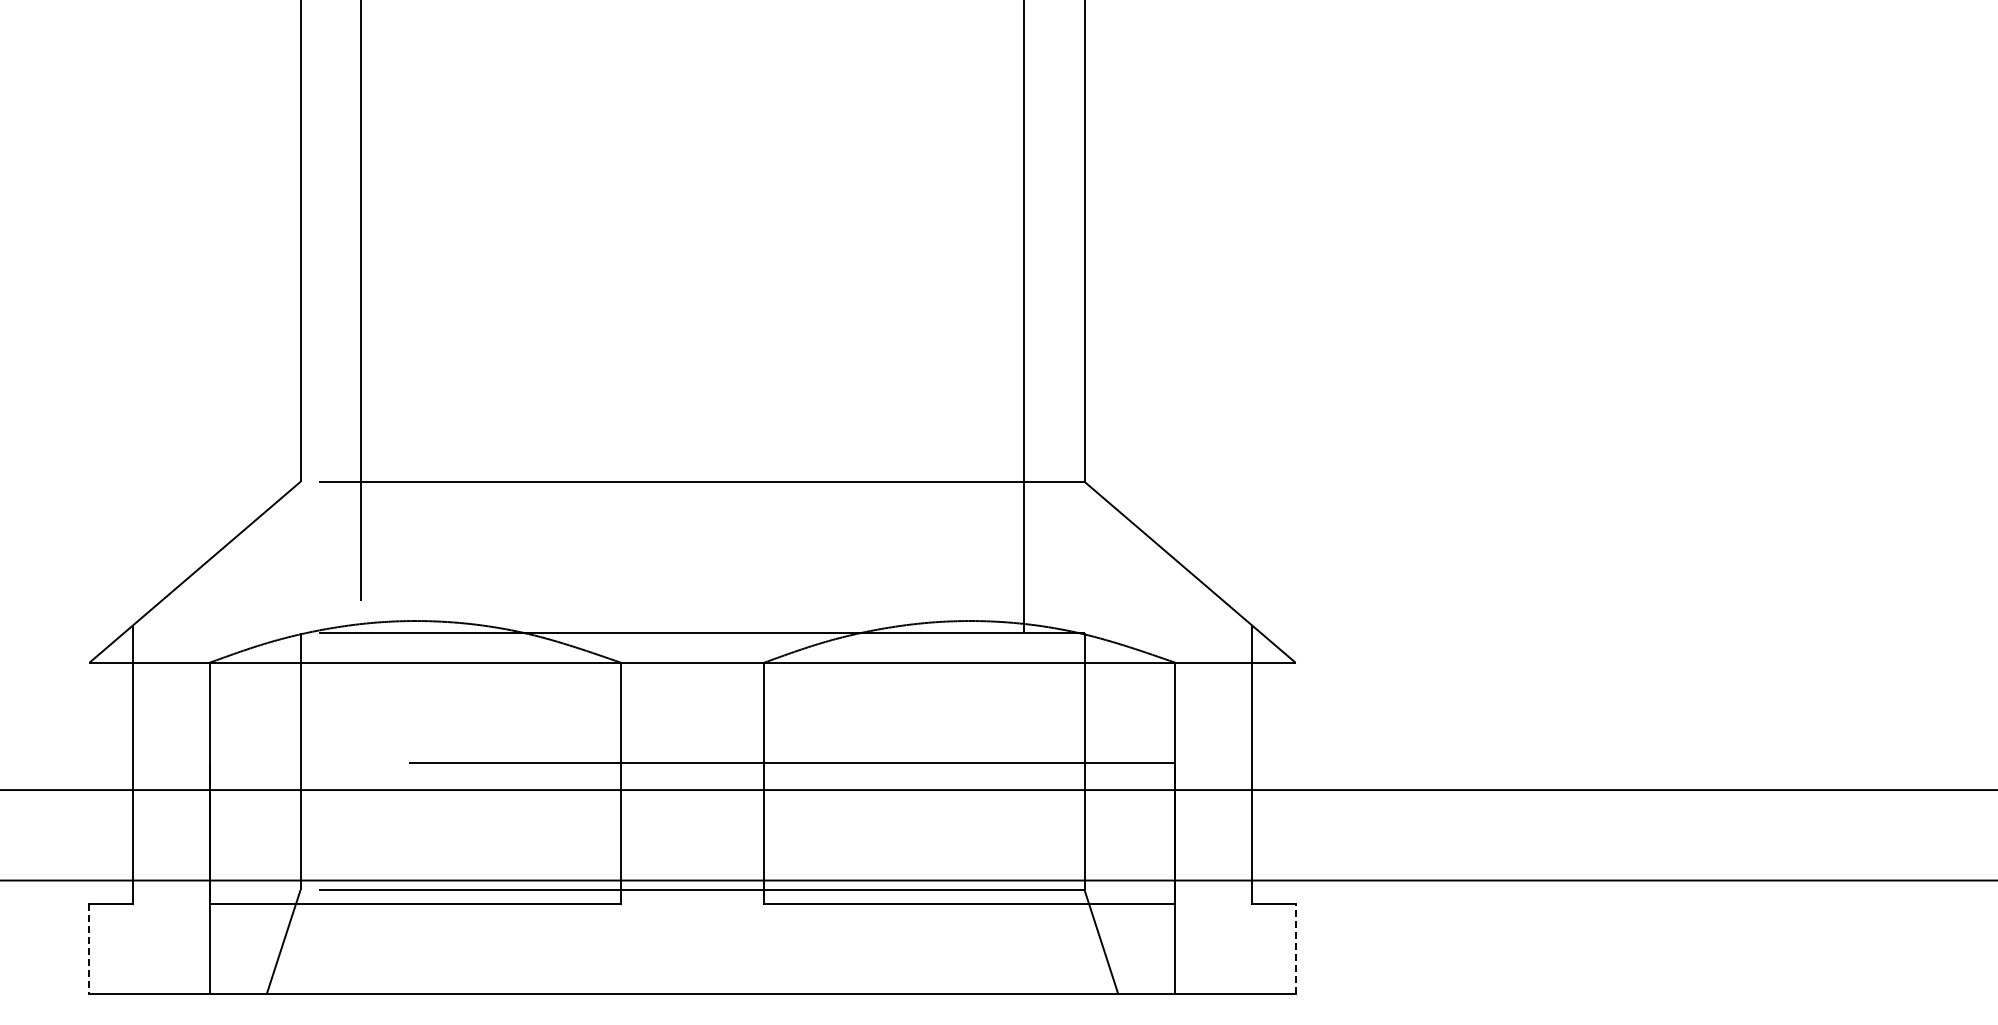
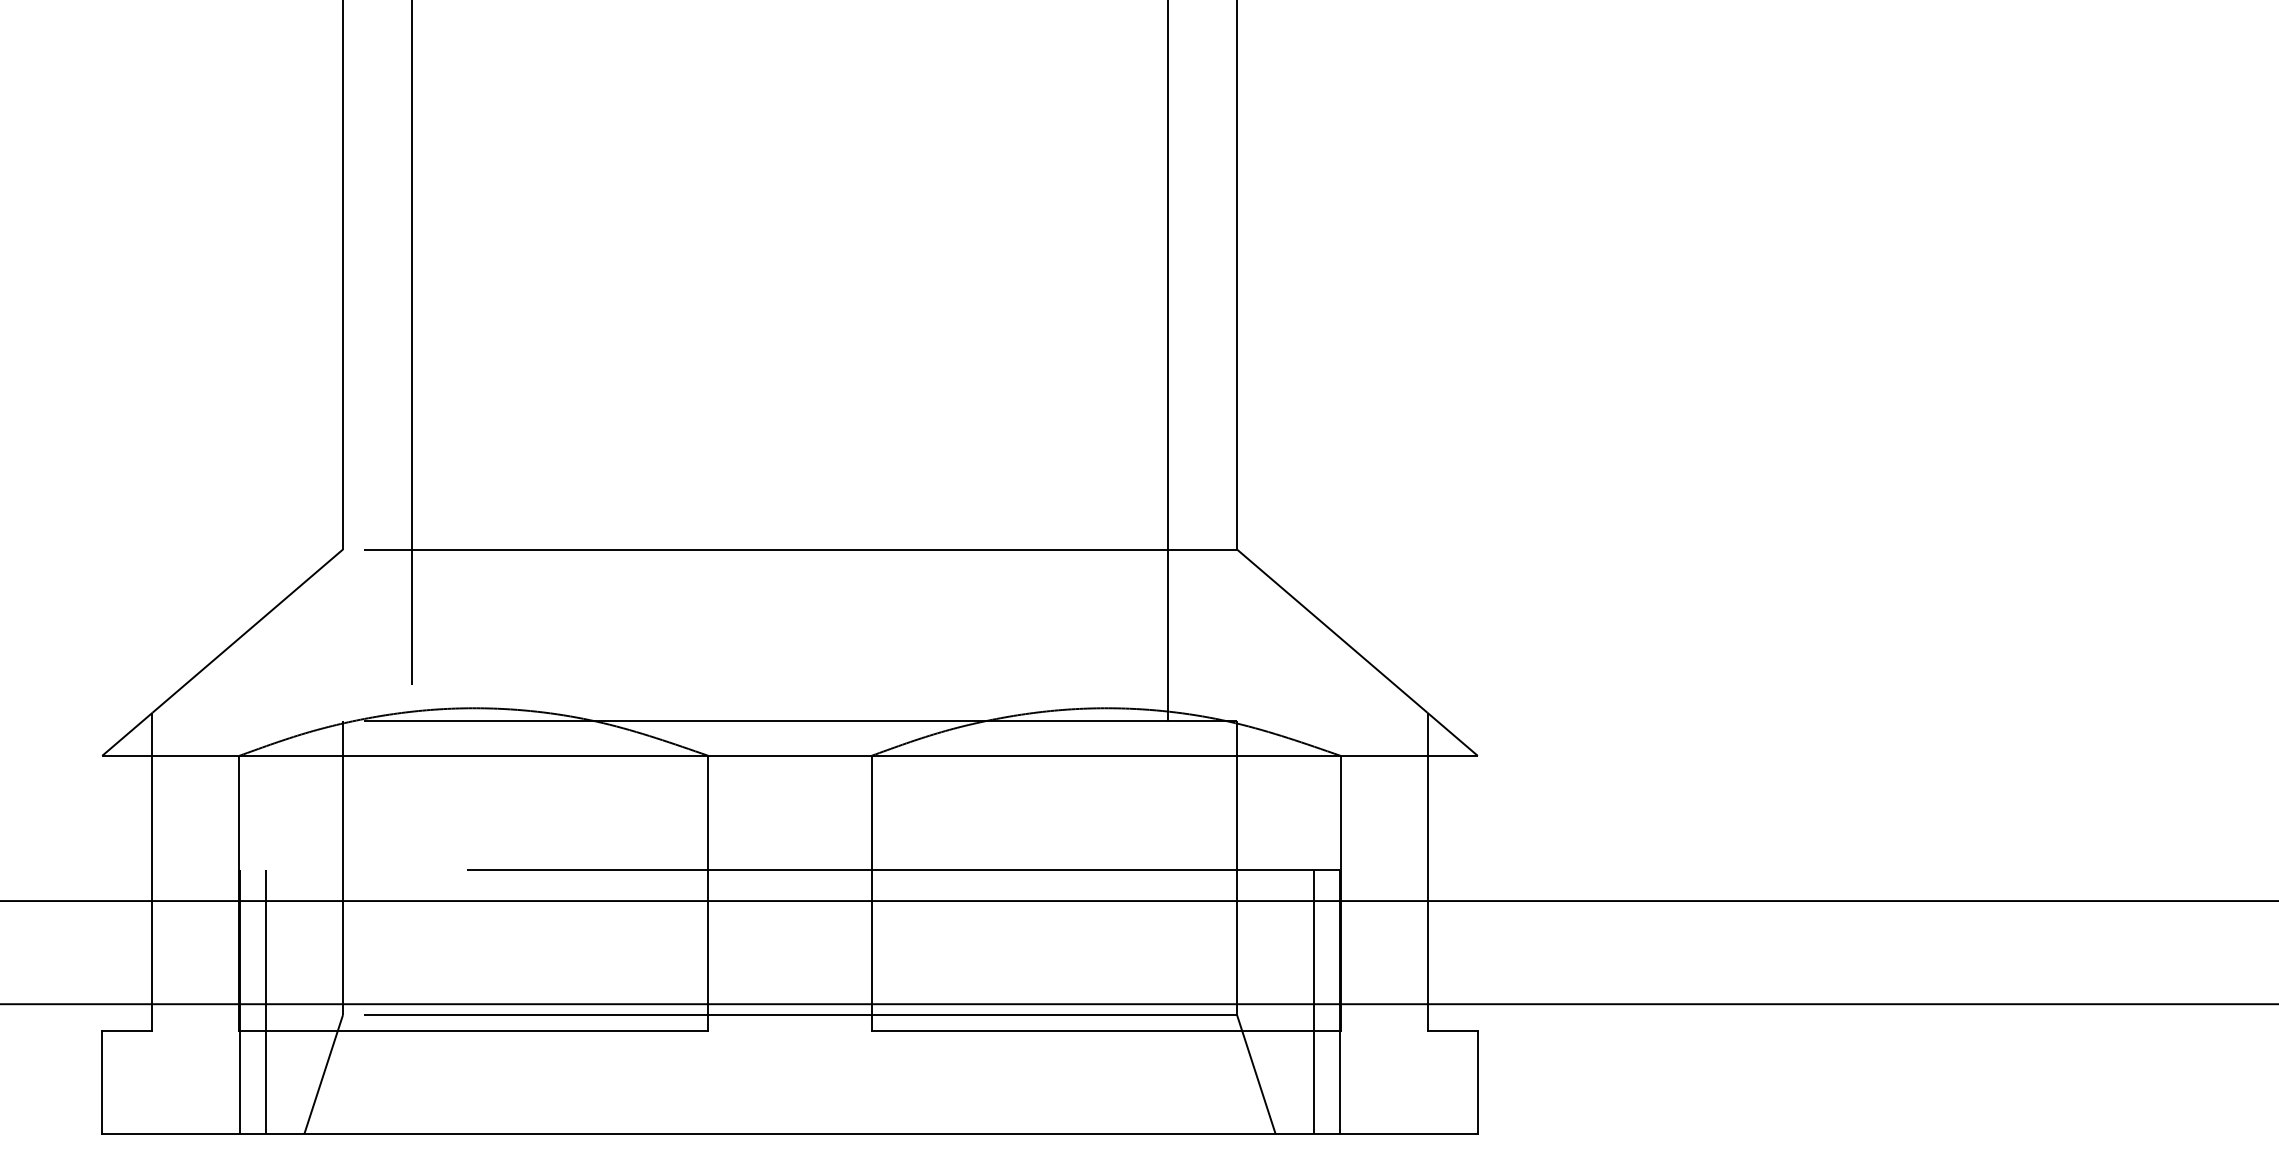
line: (232, 878) -> (265, 1001), added
line: (1152, 878) -> (1314, 1001), added
line: (1295, 948) -> (1477, 1081), dashed -> solid
line: (89, 949) -> (102, 1082), dashed -> solid

